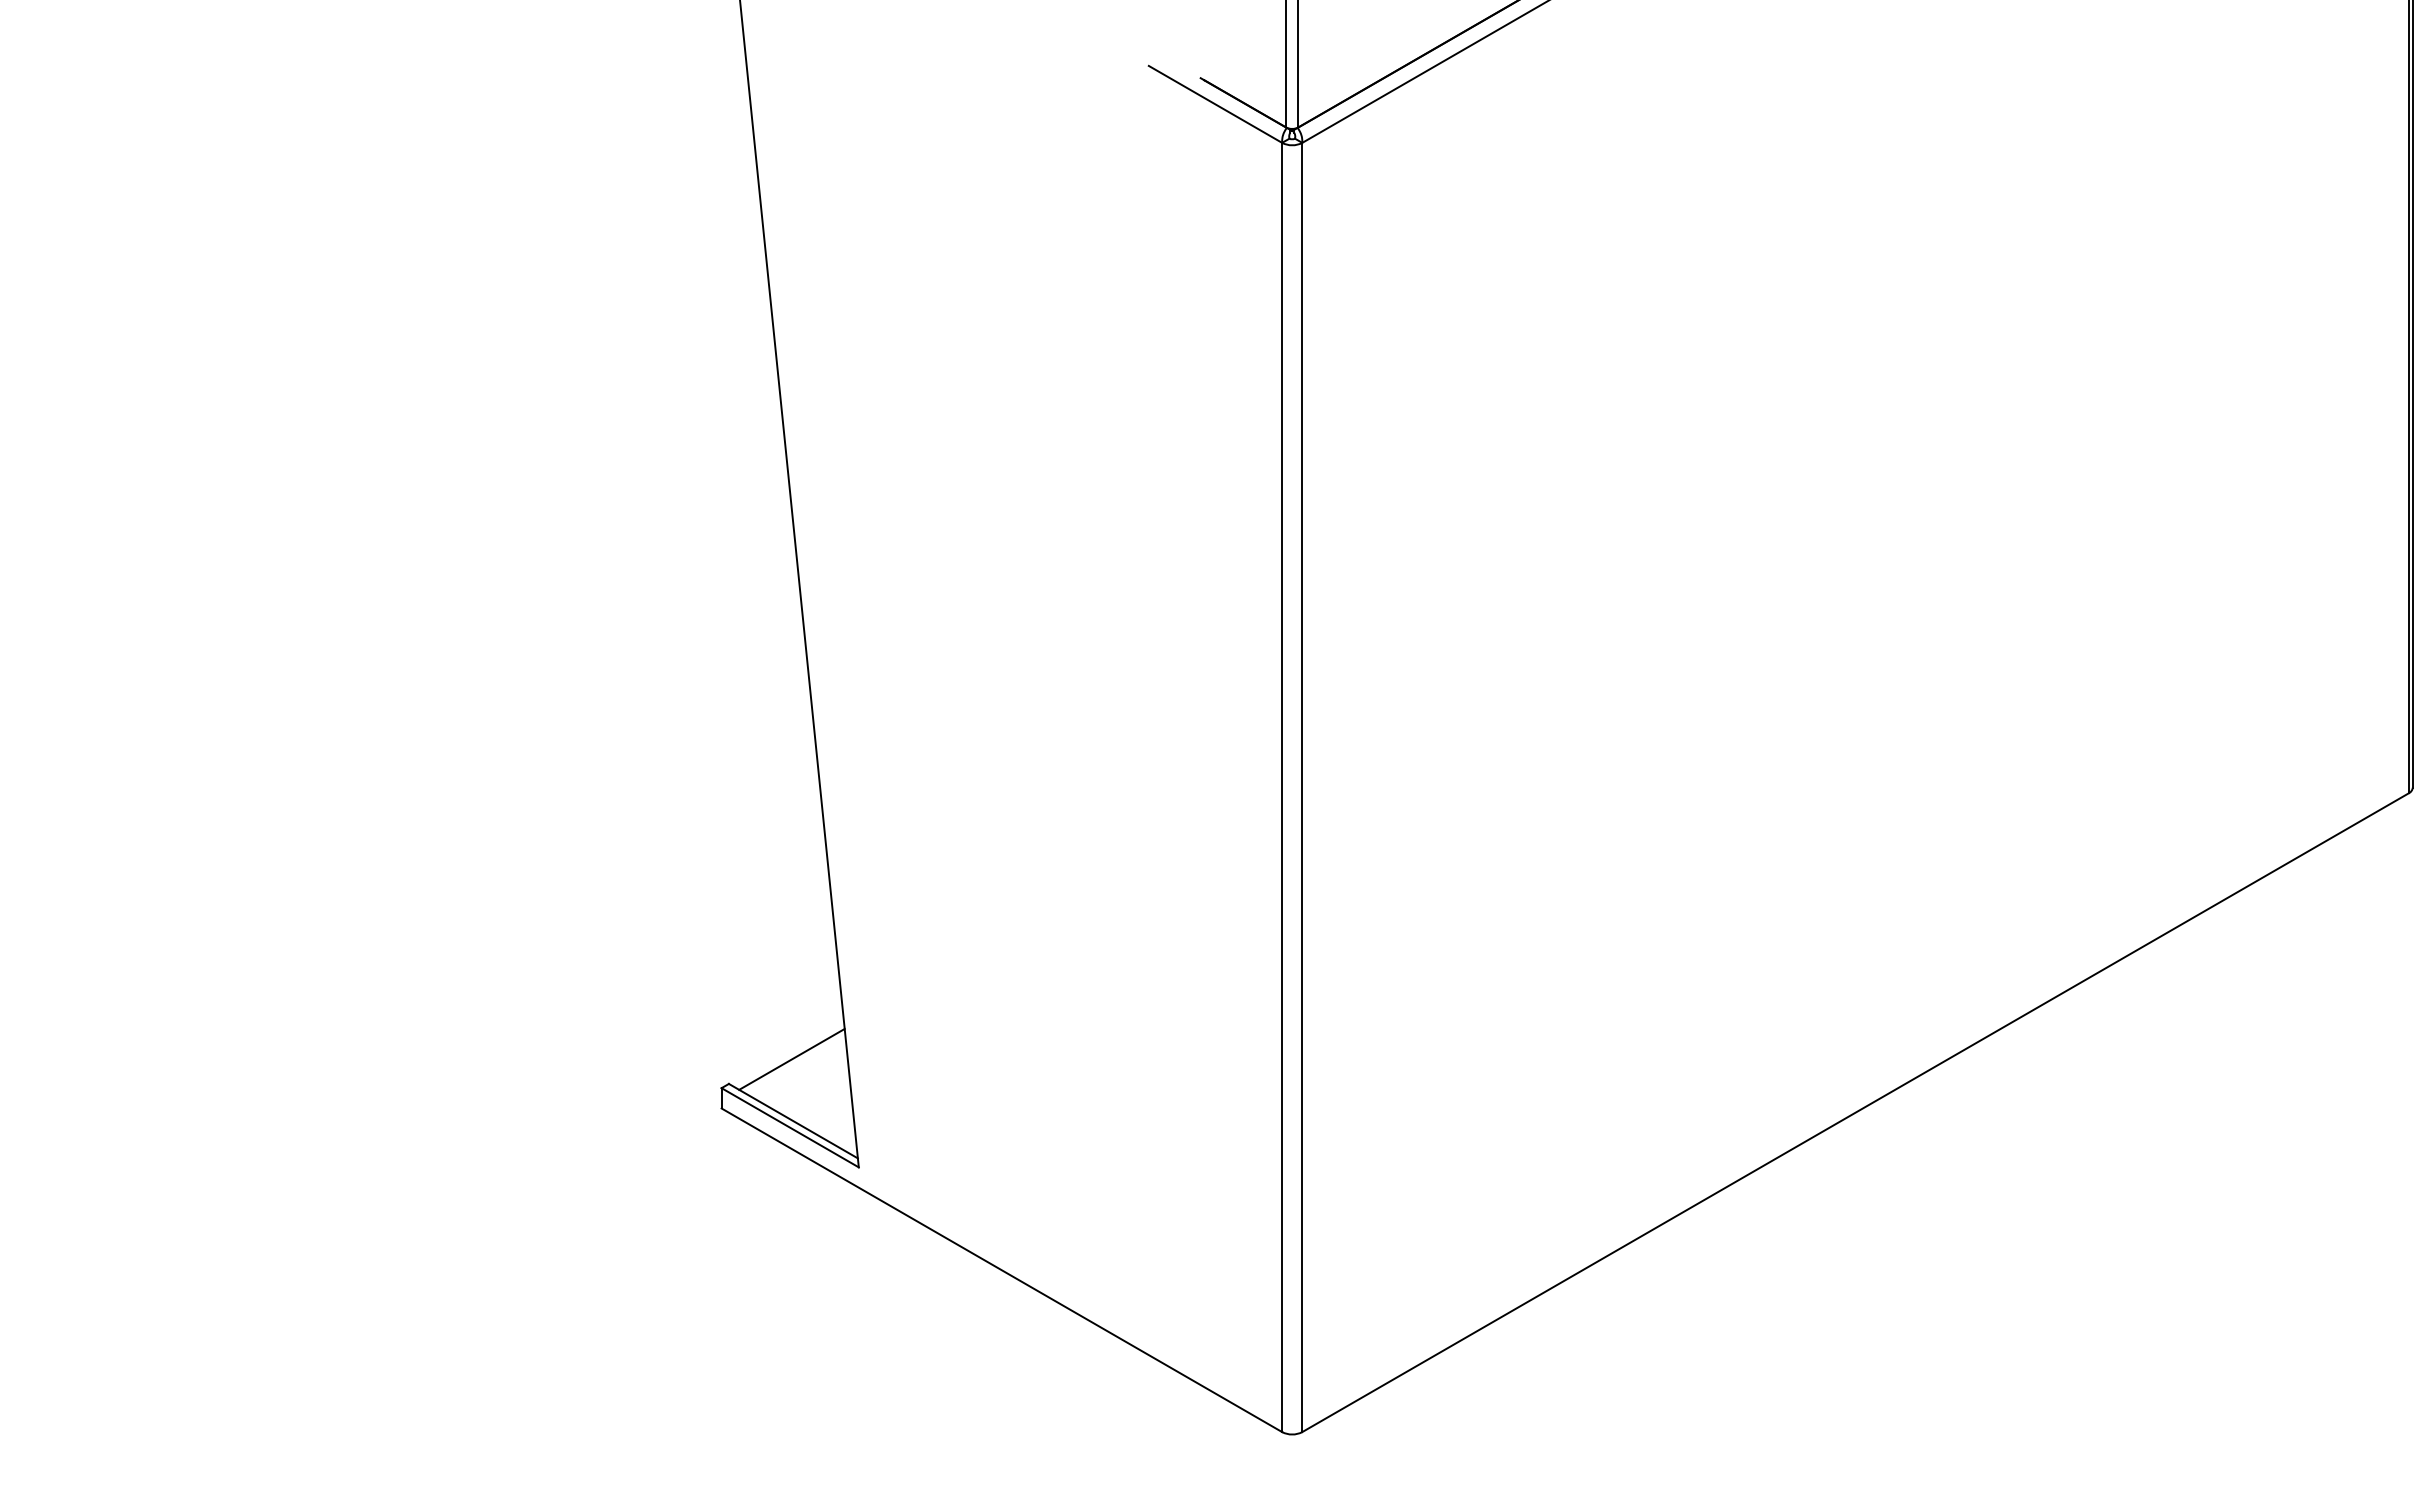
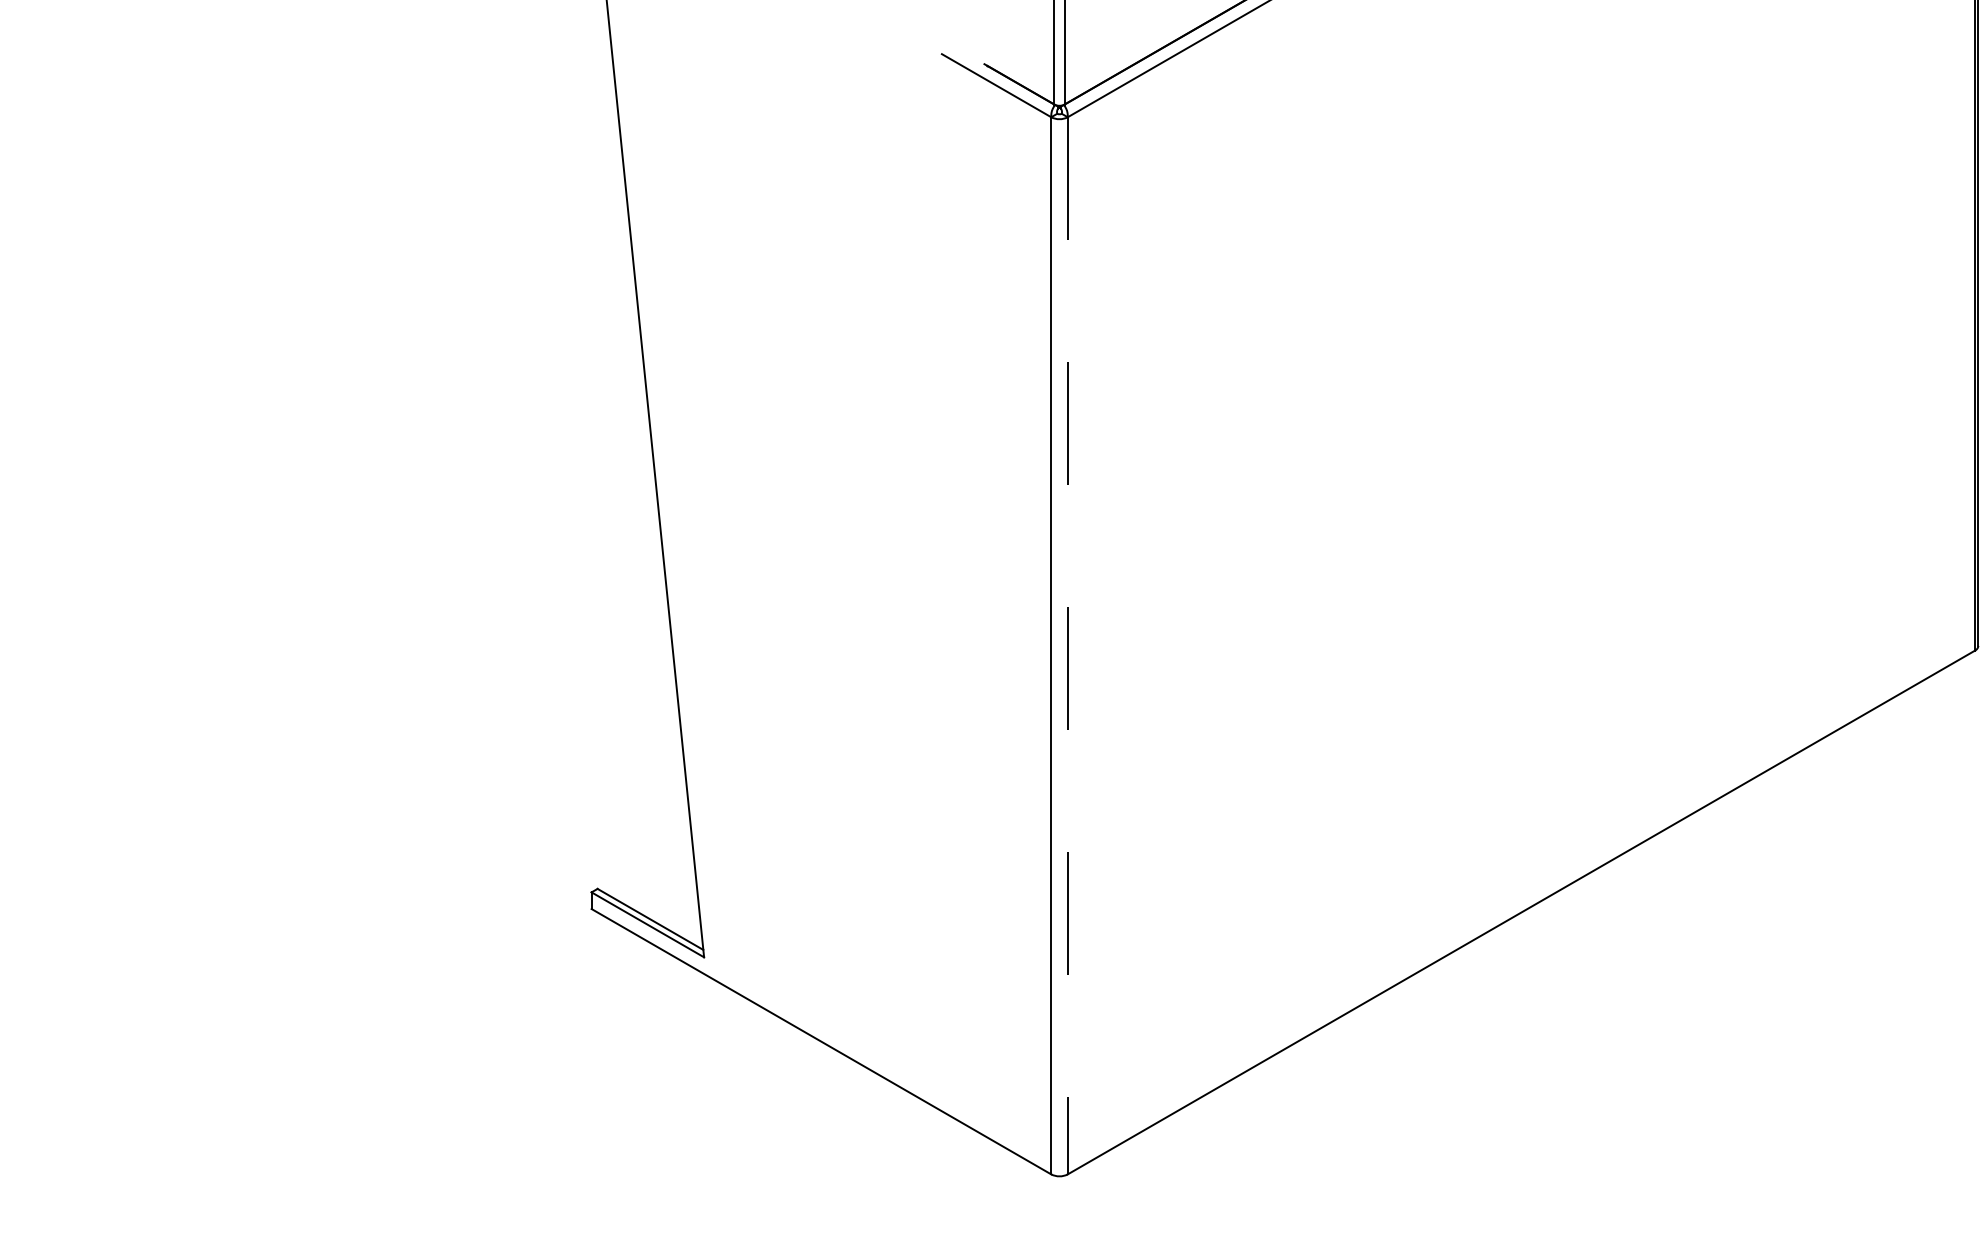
line: (1302, 787) -> (1067, 645), solid -> dashed
line: (791, 1058) -> (648, 868), removed

